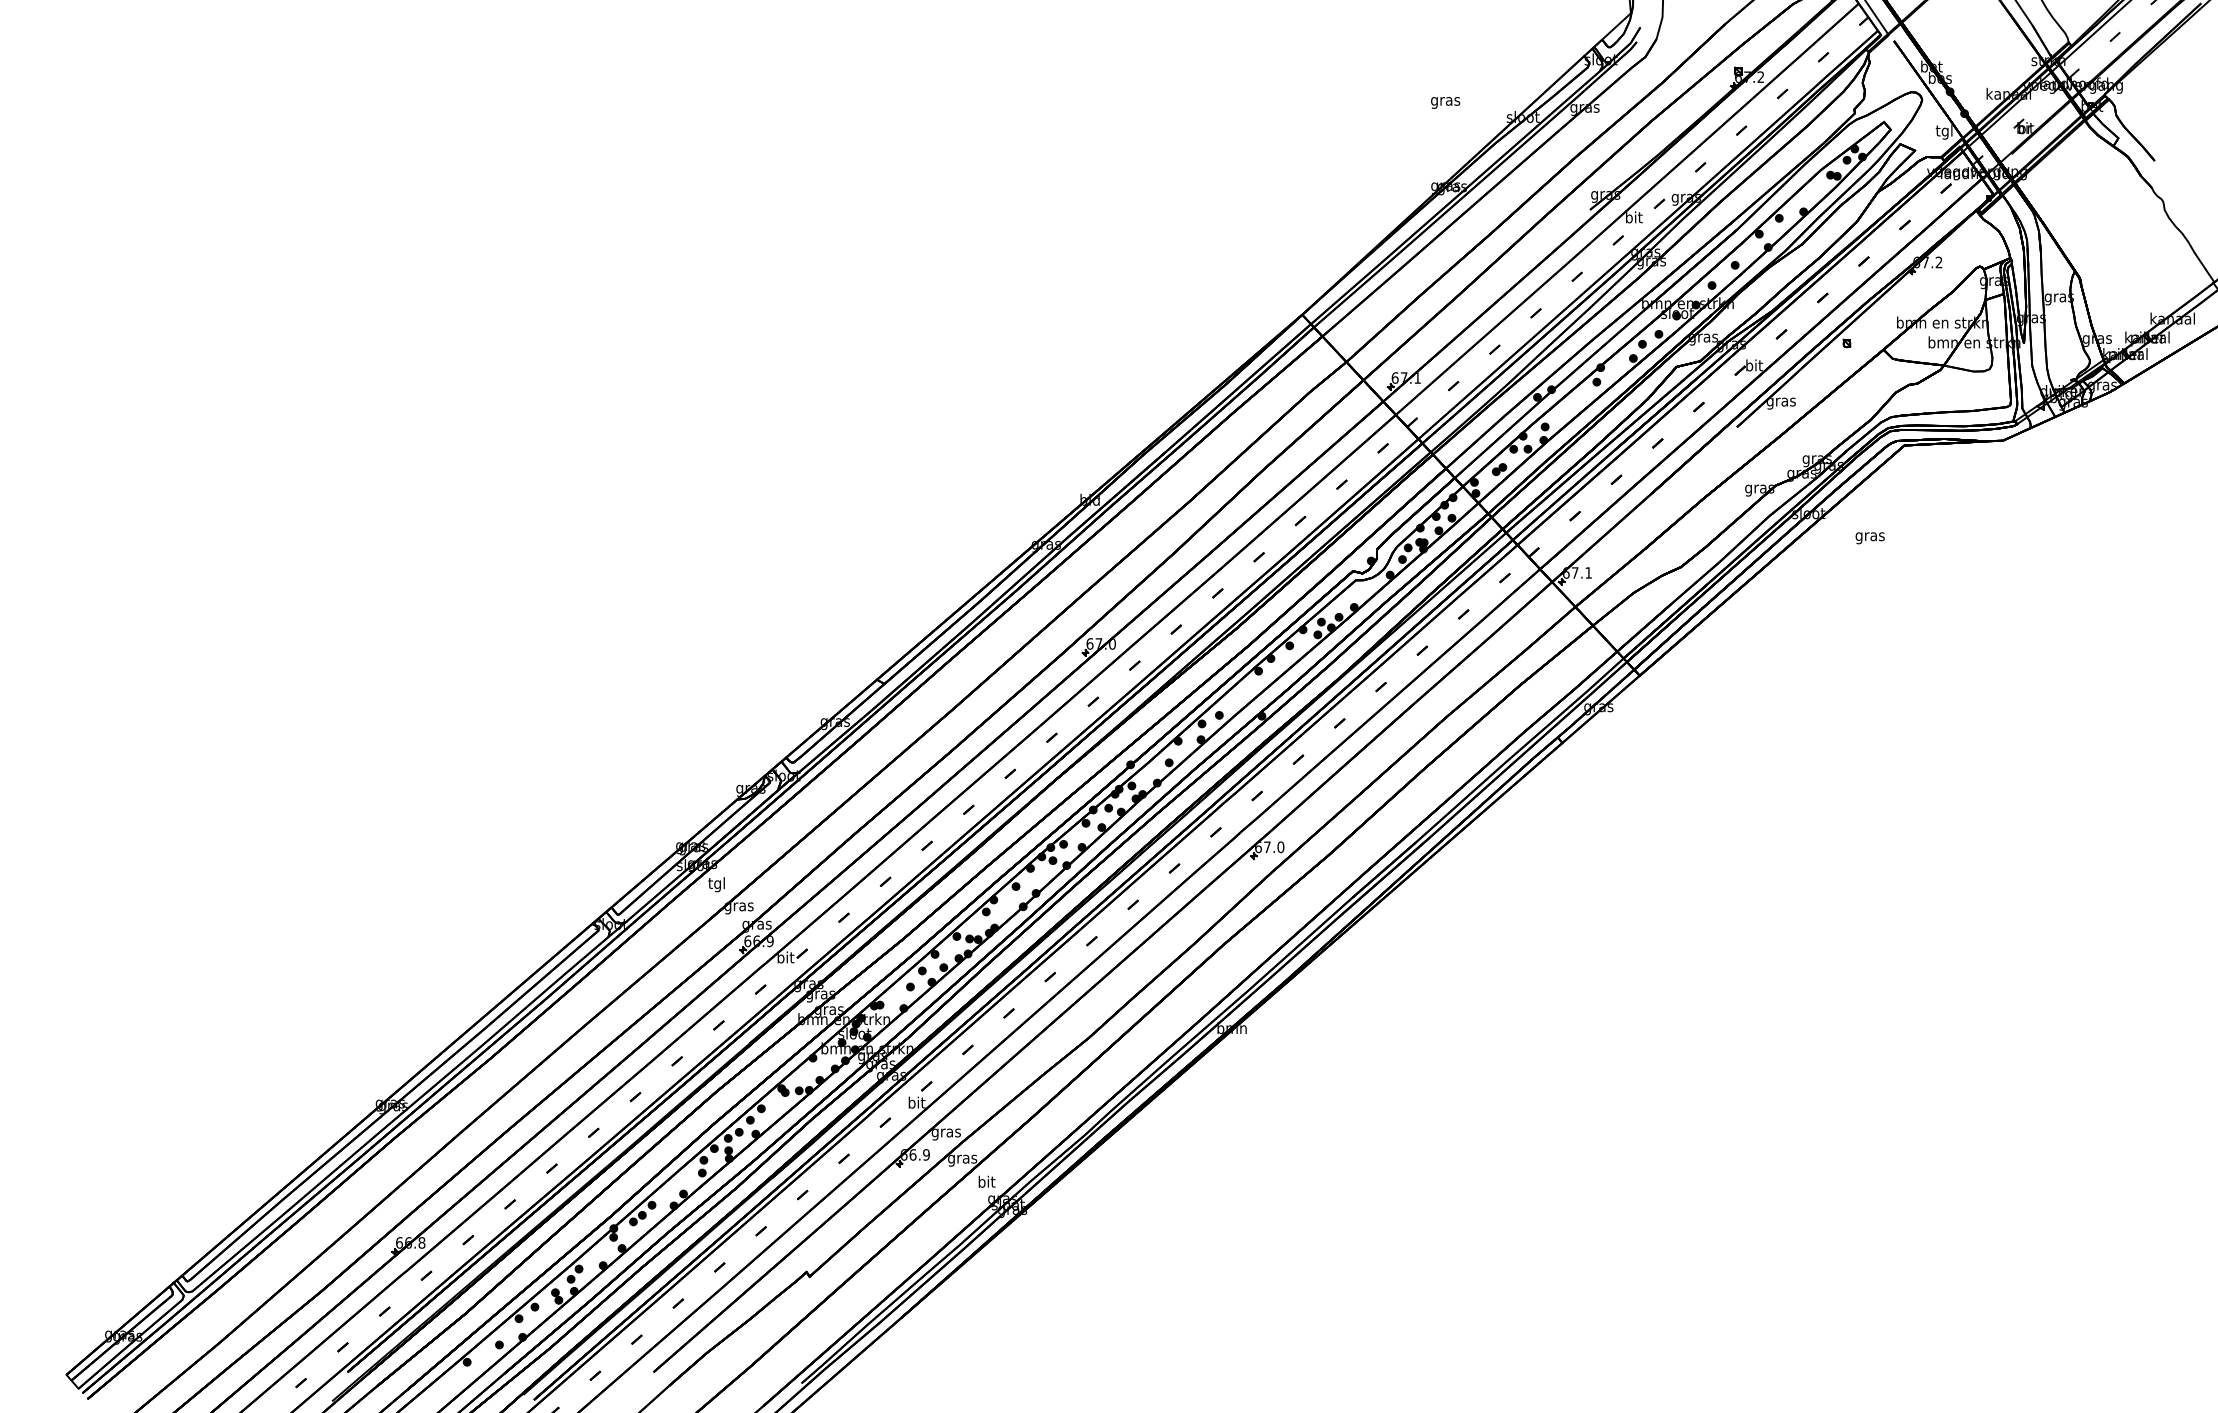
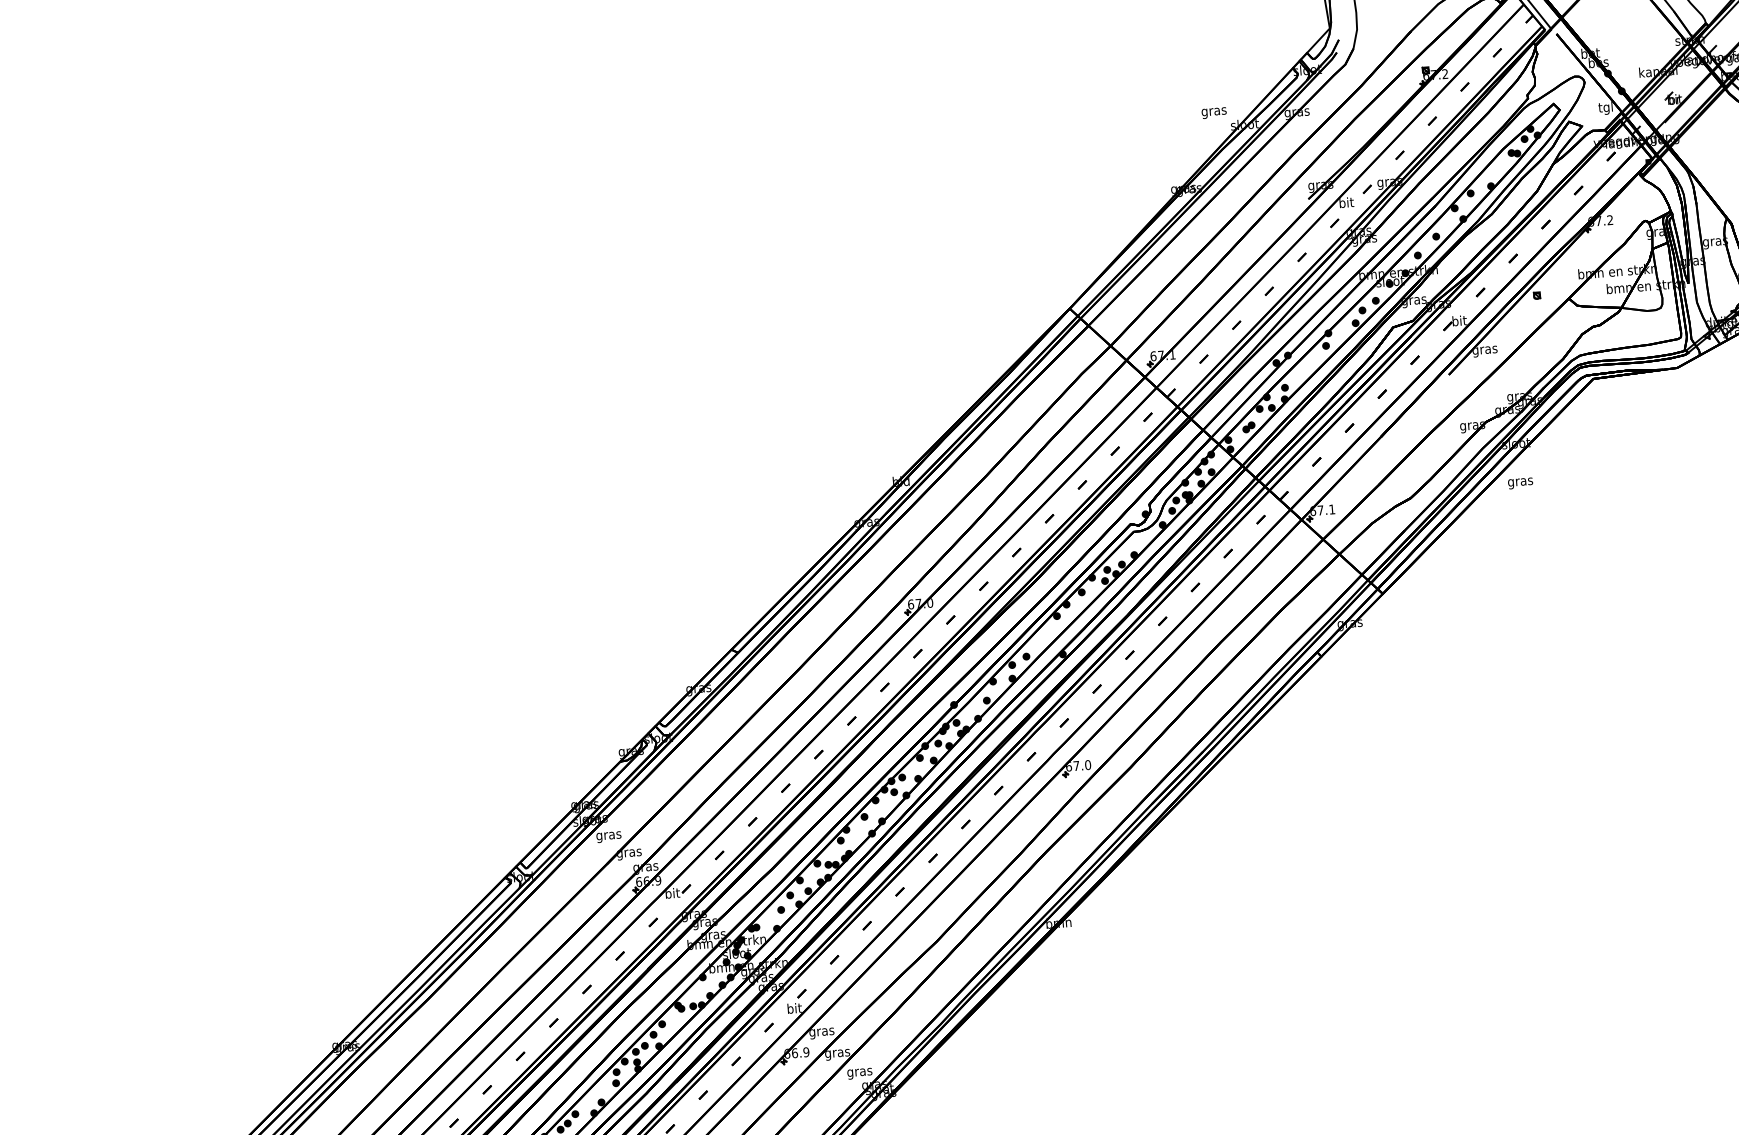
text: (1445, 102) -> (1214, 112), moved
text: (1869, 538) -> (1520, 483), moved
text: (716, 884) -> (608, 835), tgl -> gras
text: (986, 1182) -> (859, 1071), bit -> gras

